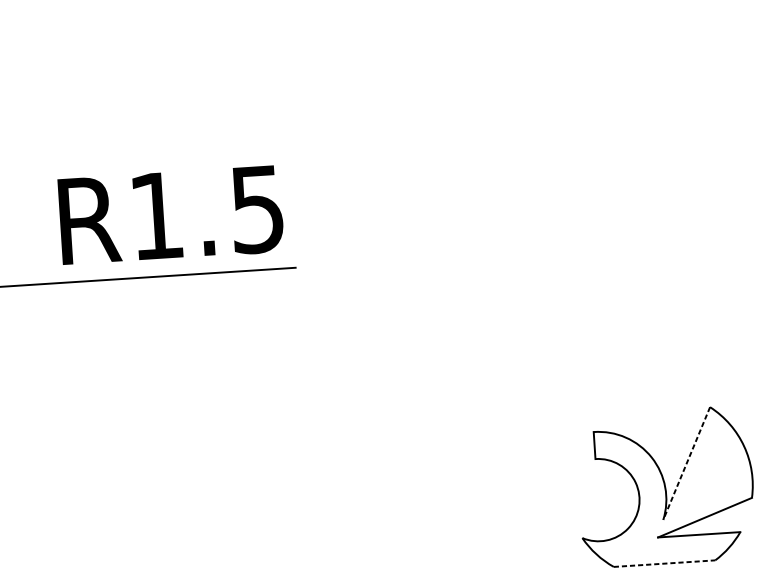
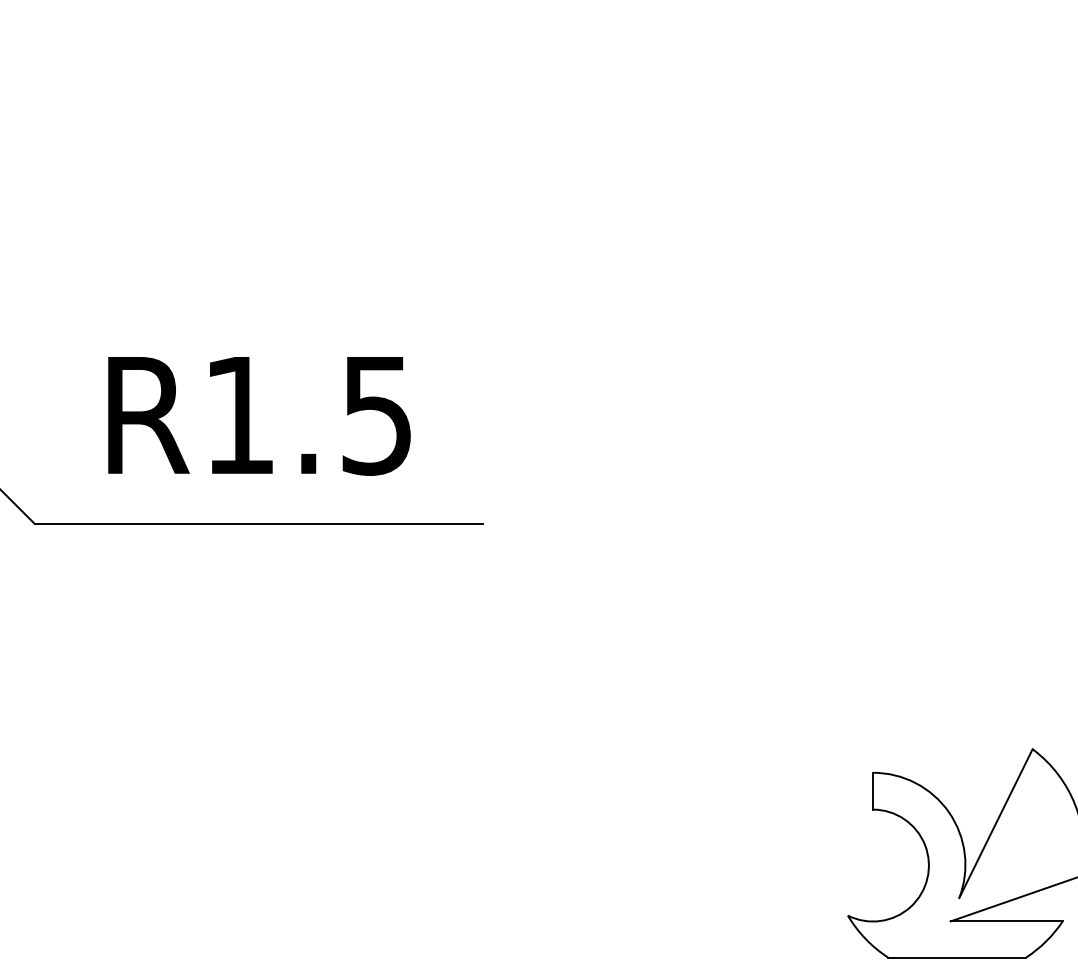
text: (171, 215) -> (259, 416), moved
line: (686, 463) -> (995, 823), dashed -> solid
line: (664, 563) -> (957, 957), dashed -> solid

